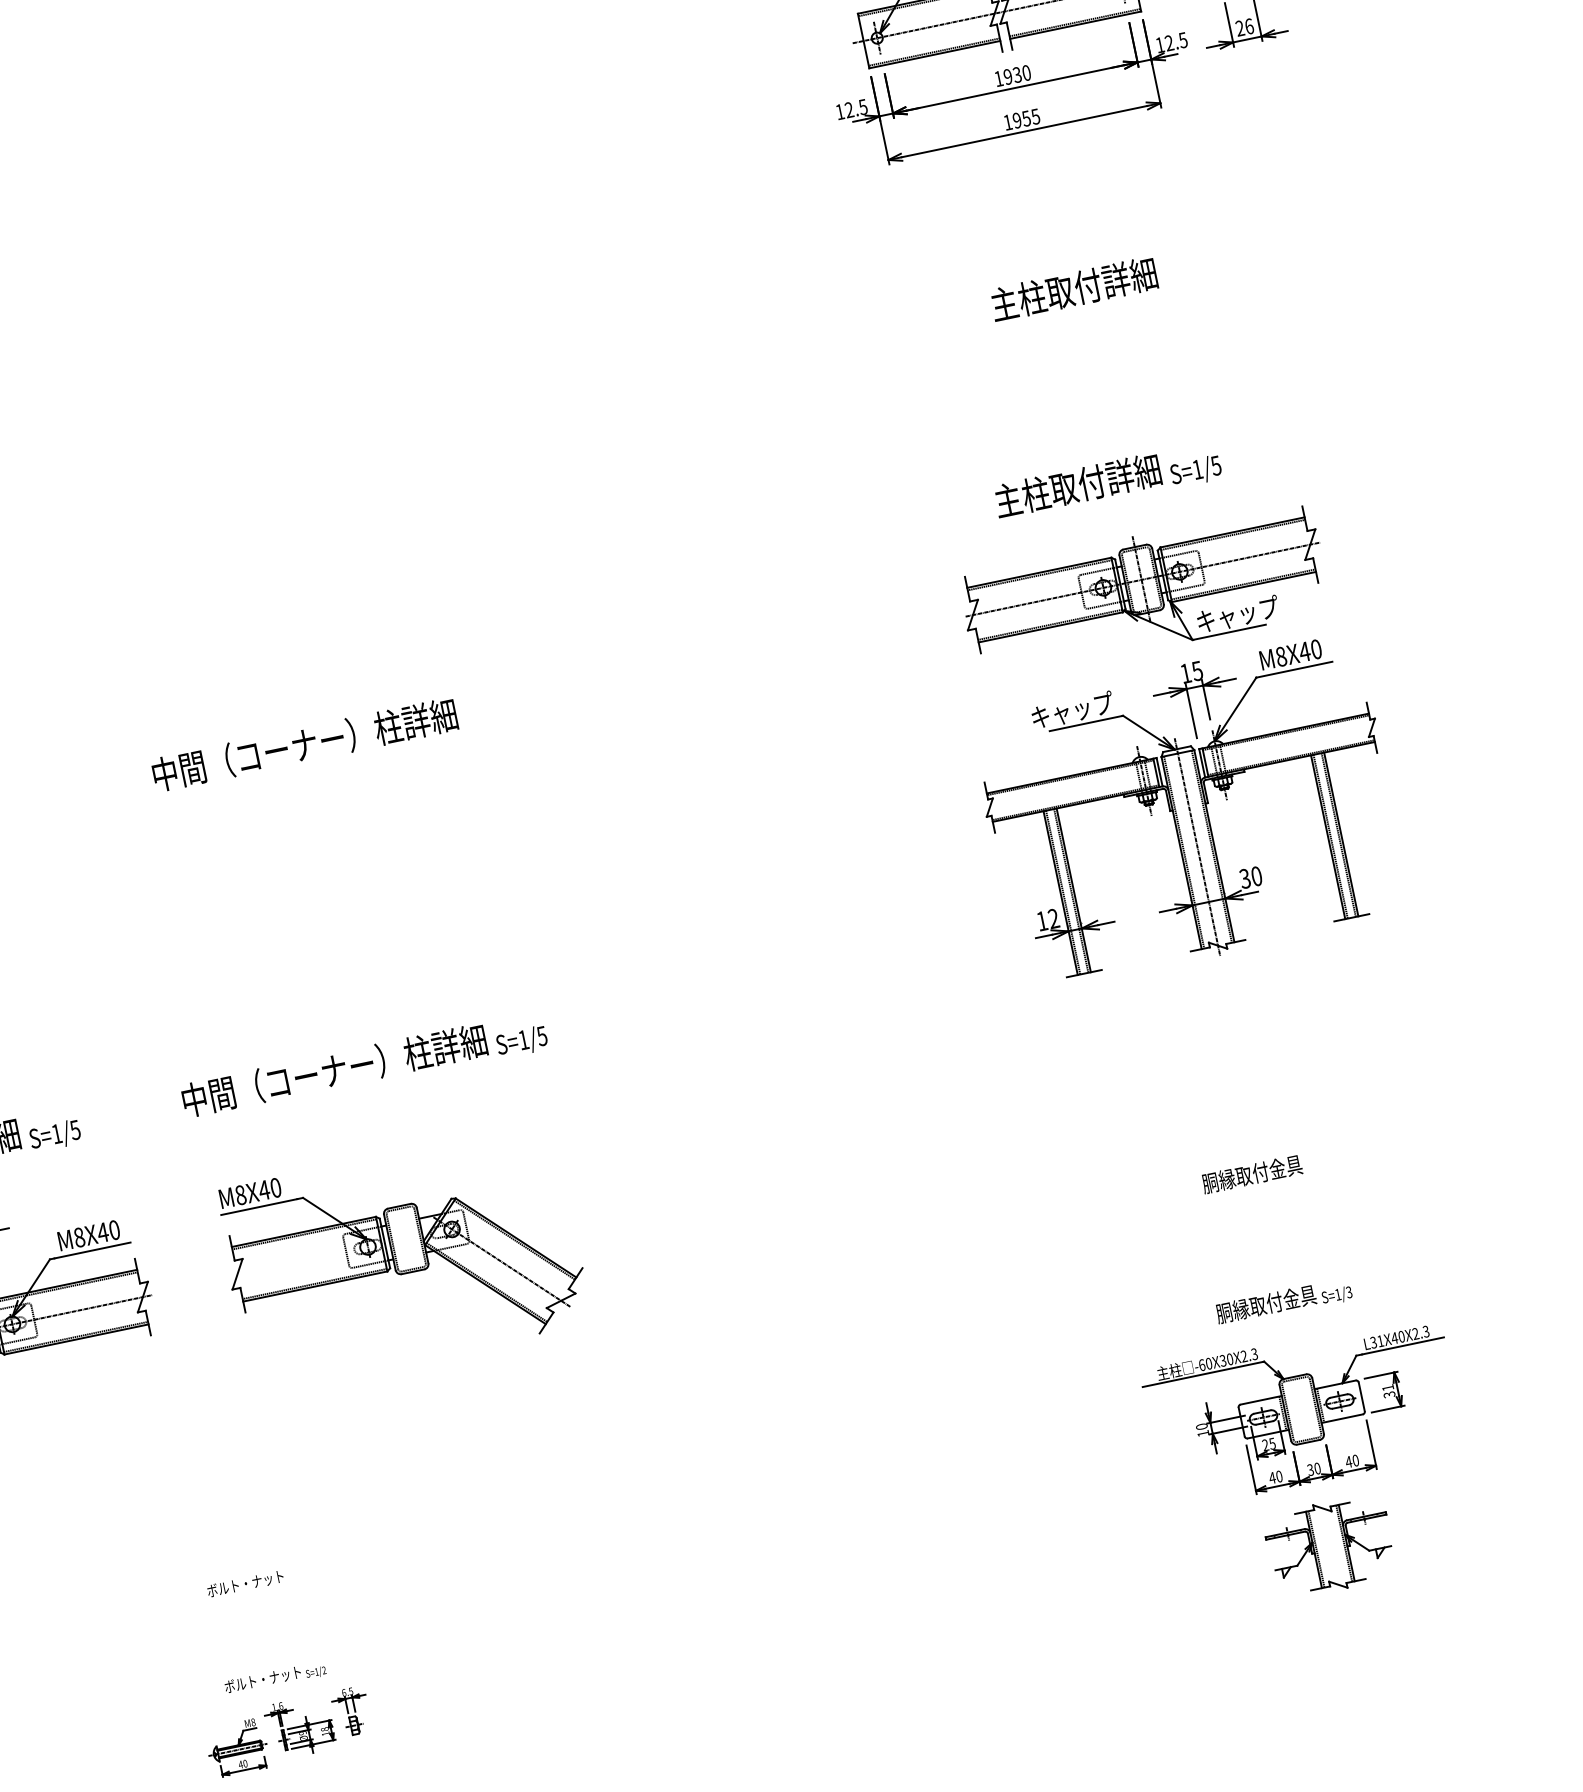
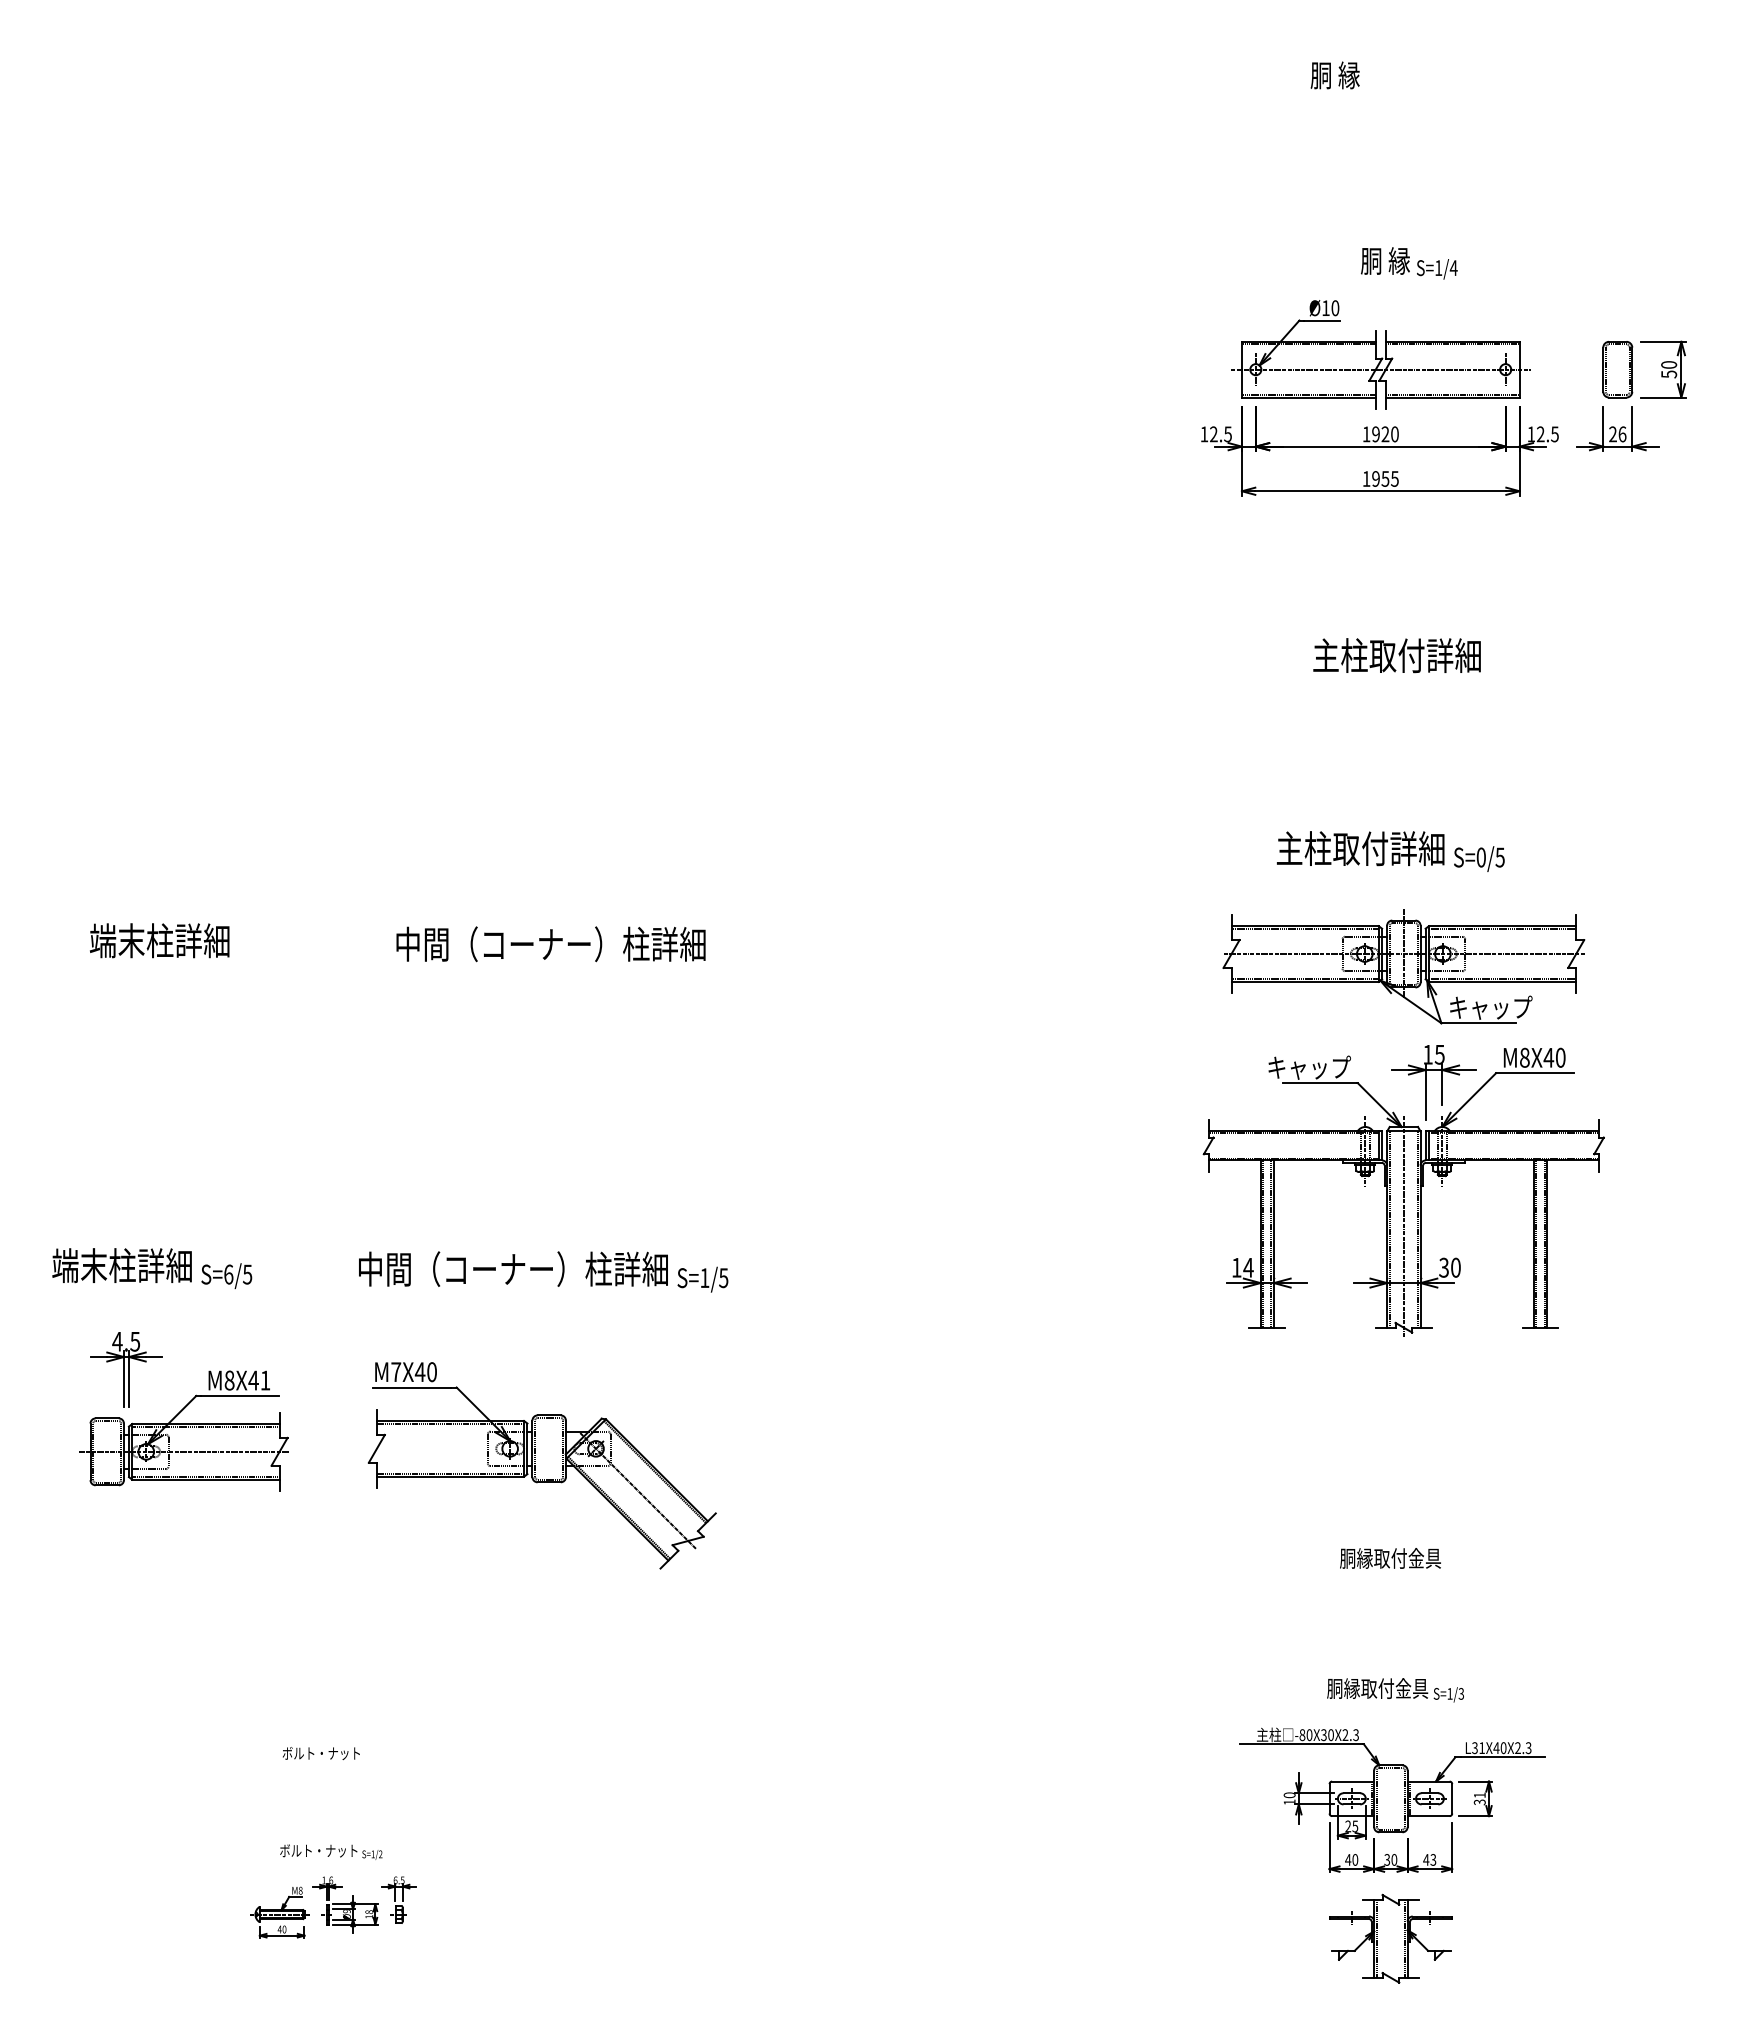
text: (1017, 75) -> (1385, 434), 1930 -> 1920
text: (1196, 469) -> (1480, 857), S=1/5 -> S=0/5
text: (1053, 918) -> (1248, 1267), 12 -> 14
text: (56, 1133) -> (228, 1274), S=1/5 -> S=6/5
text: (241, 1195) -> (396, 1372), M8X40 -> M7X40
text: (114, 1230) -> (265, 1380), M8X40 -> M8X41
text: (1202, 1364) -> (1302, 1734), -60X30X2.3 -> -80X30X2.3
text: (1355, 1460) -> (1433, 1859), 40 -> 43

